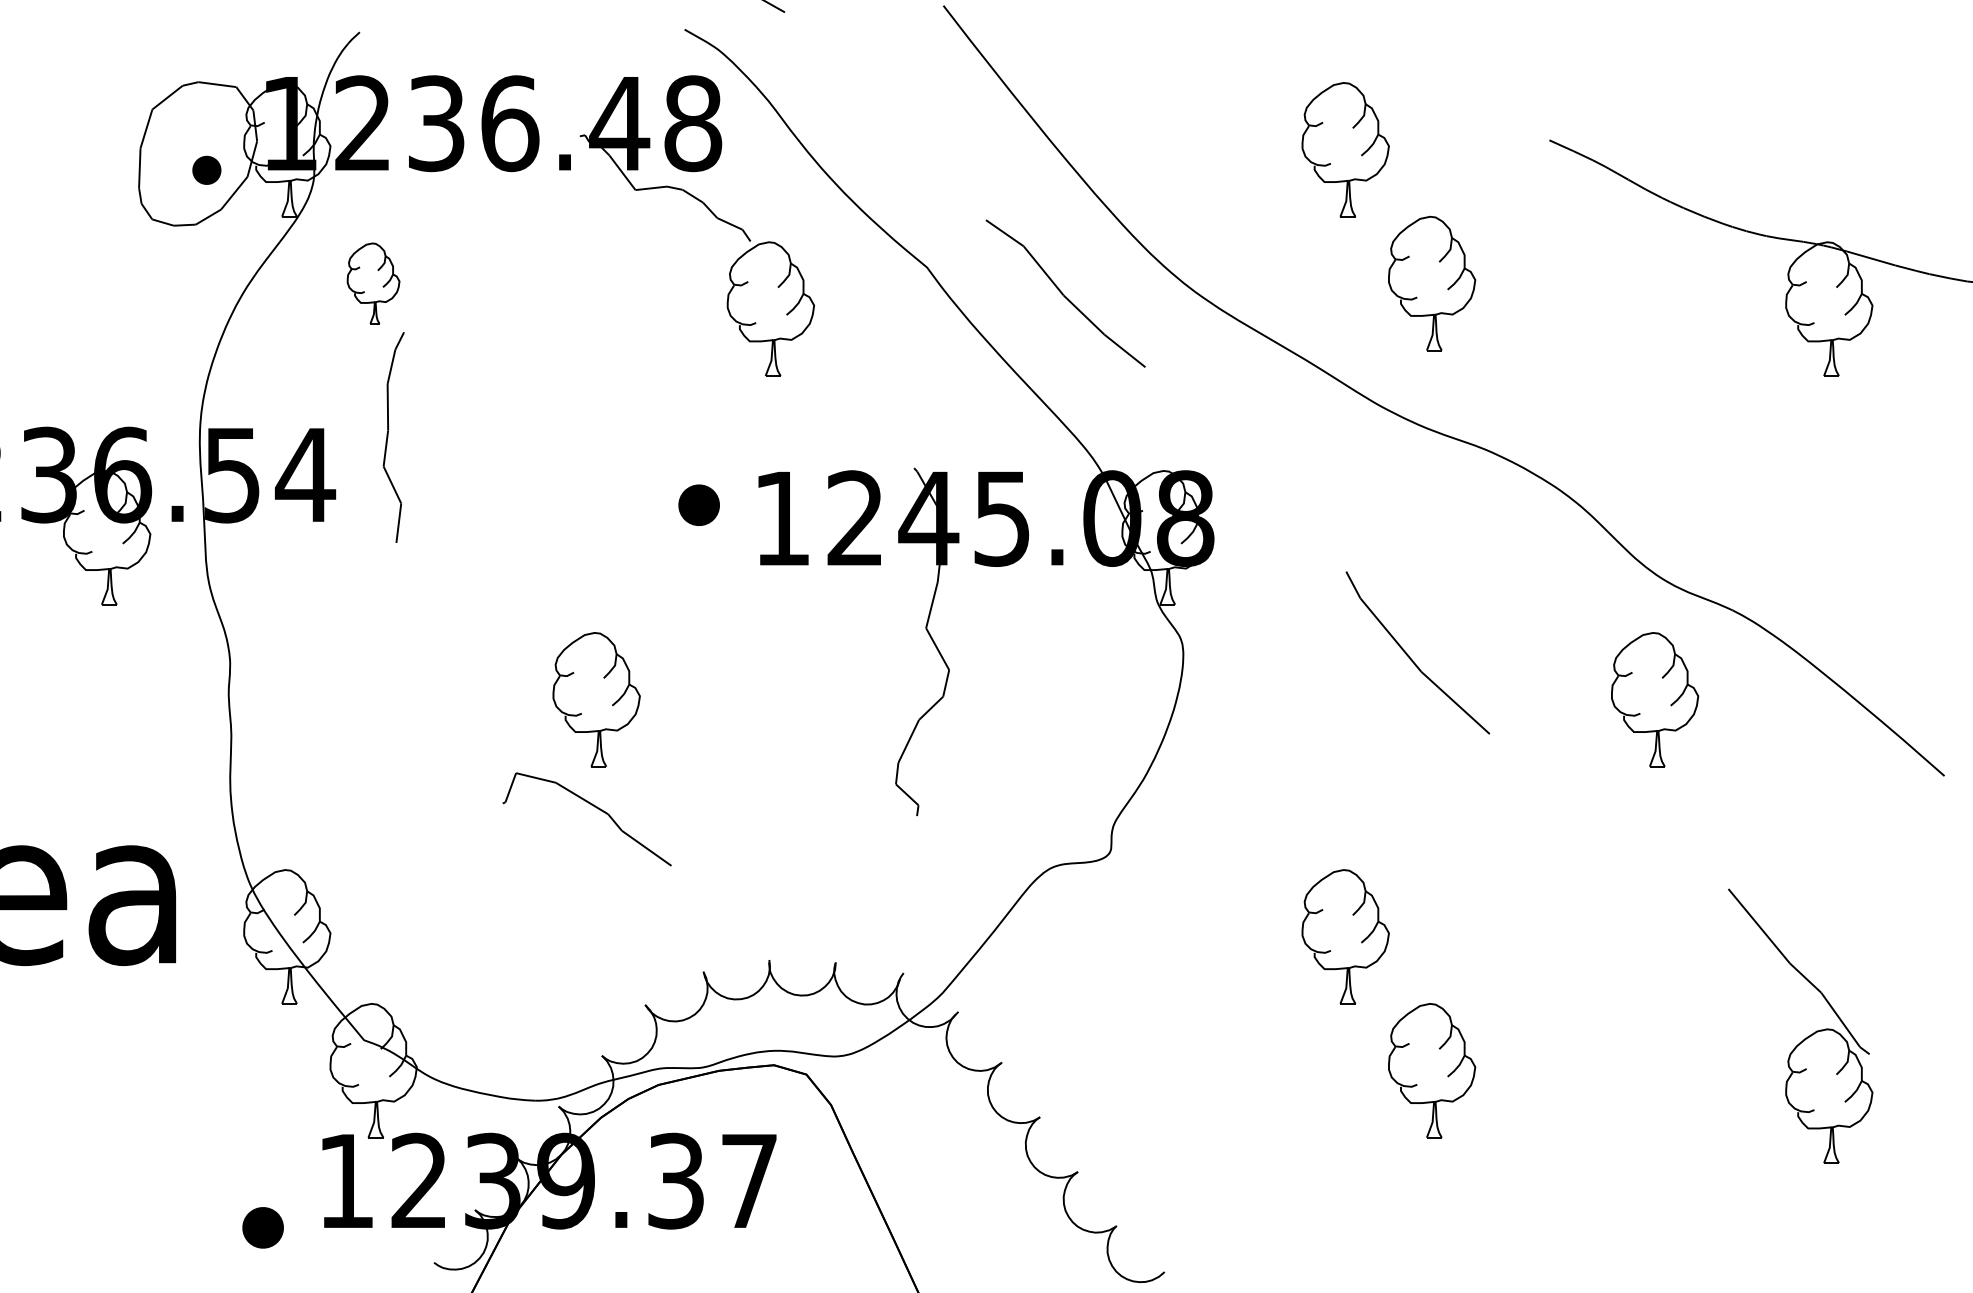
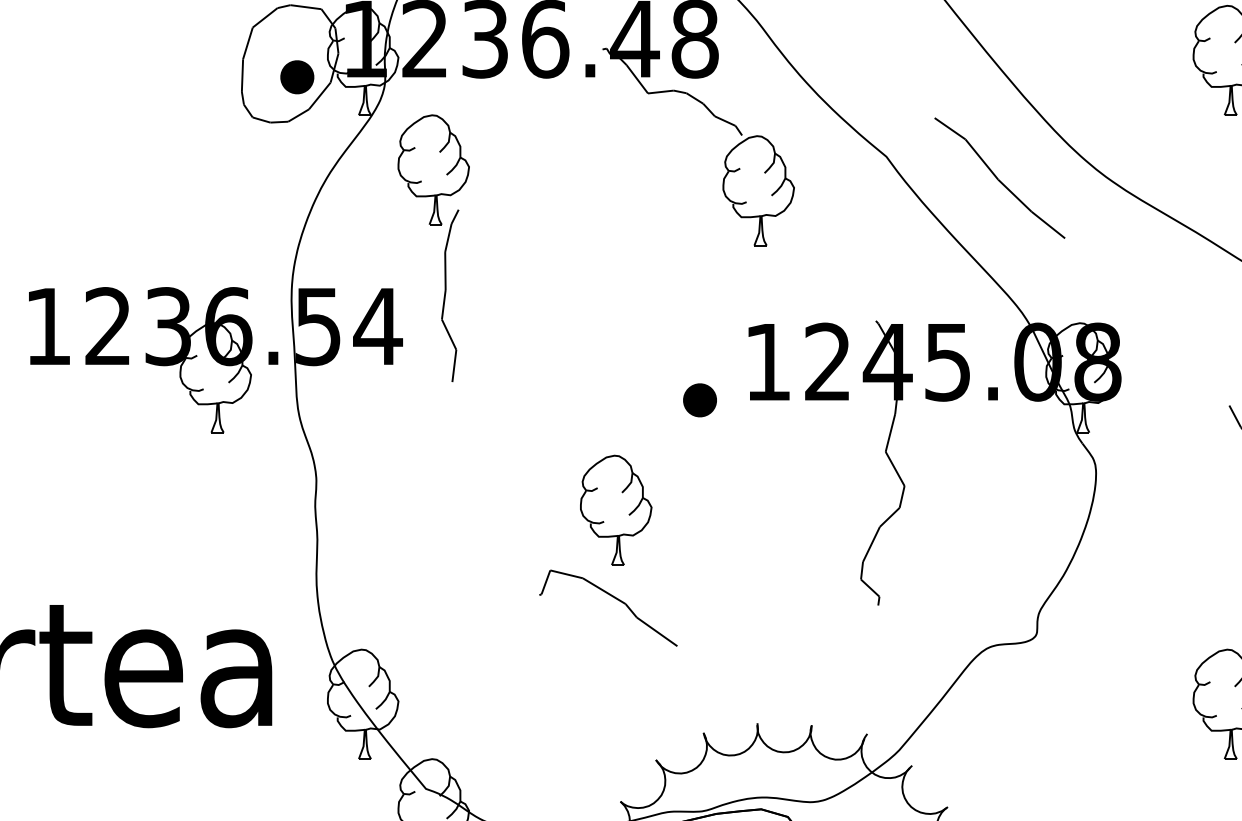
part: (206, 170) -> (297, 77), size x1.43
part: (373, 283) -> (433, 169), size x1.67
part: (698, 504) -> (699, 399), moved

